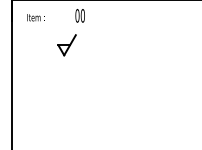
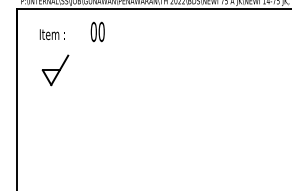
text: (79, 15) -> (96, 31), moved
part: (66, 45) -> (54, 70), moved

